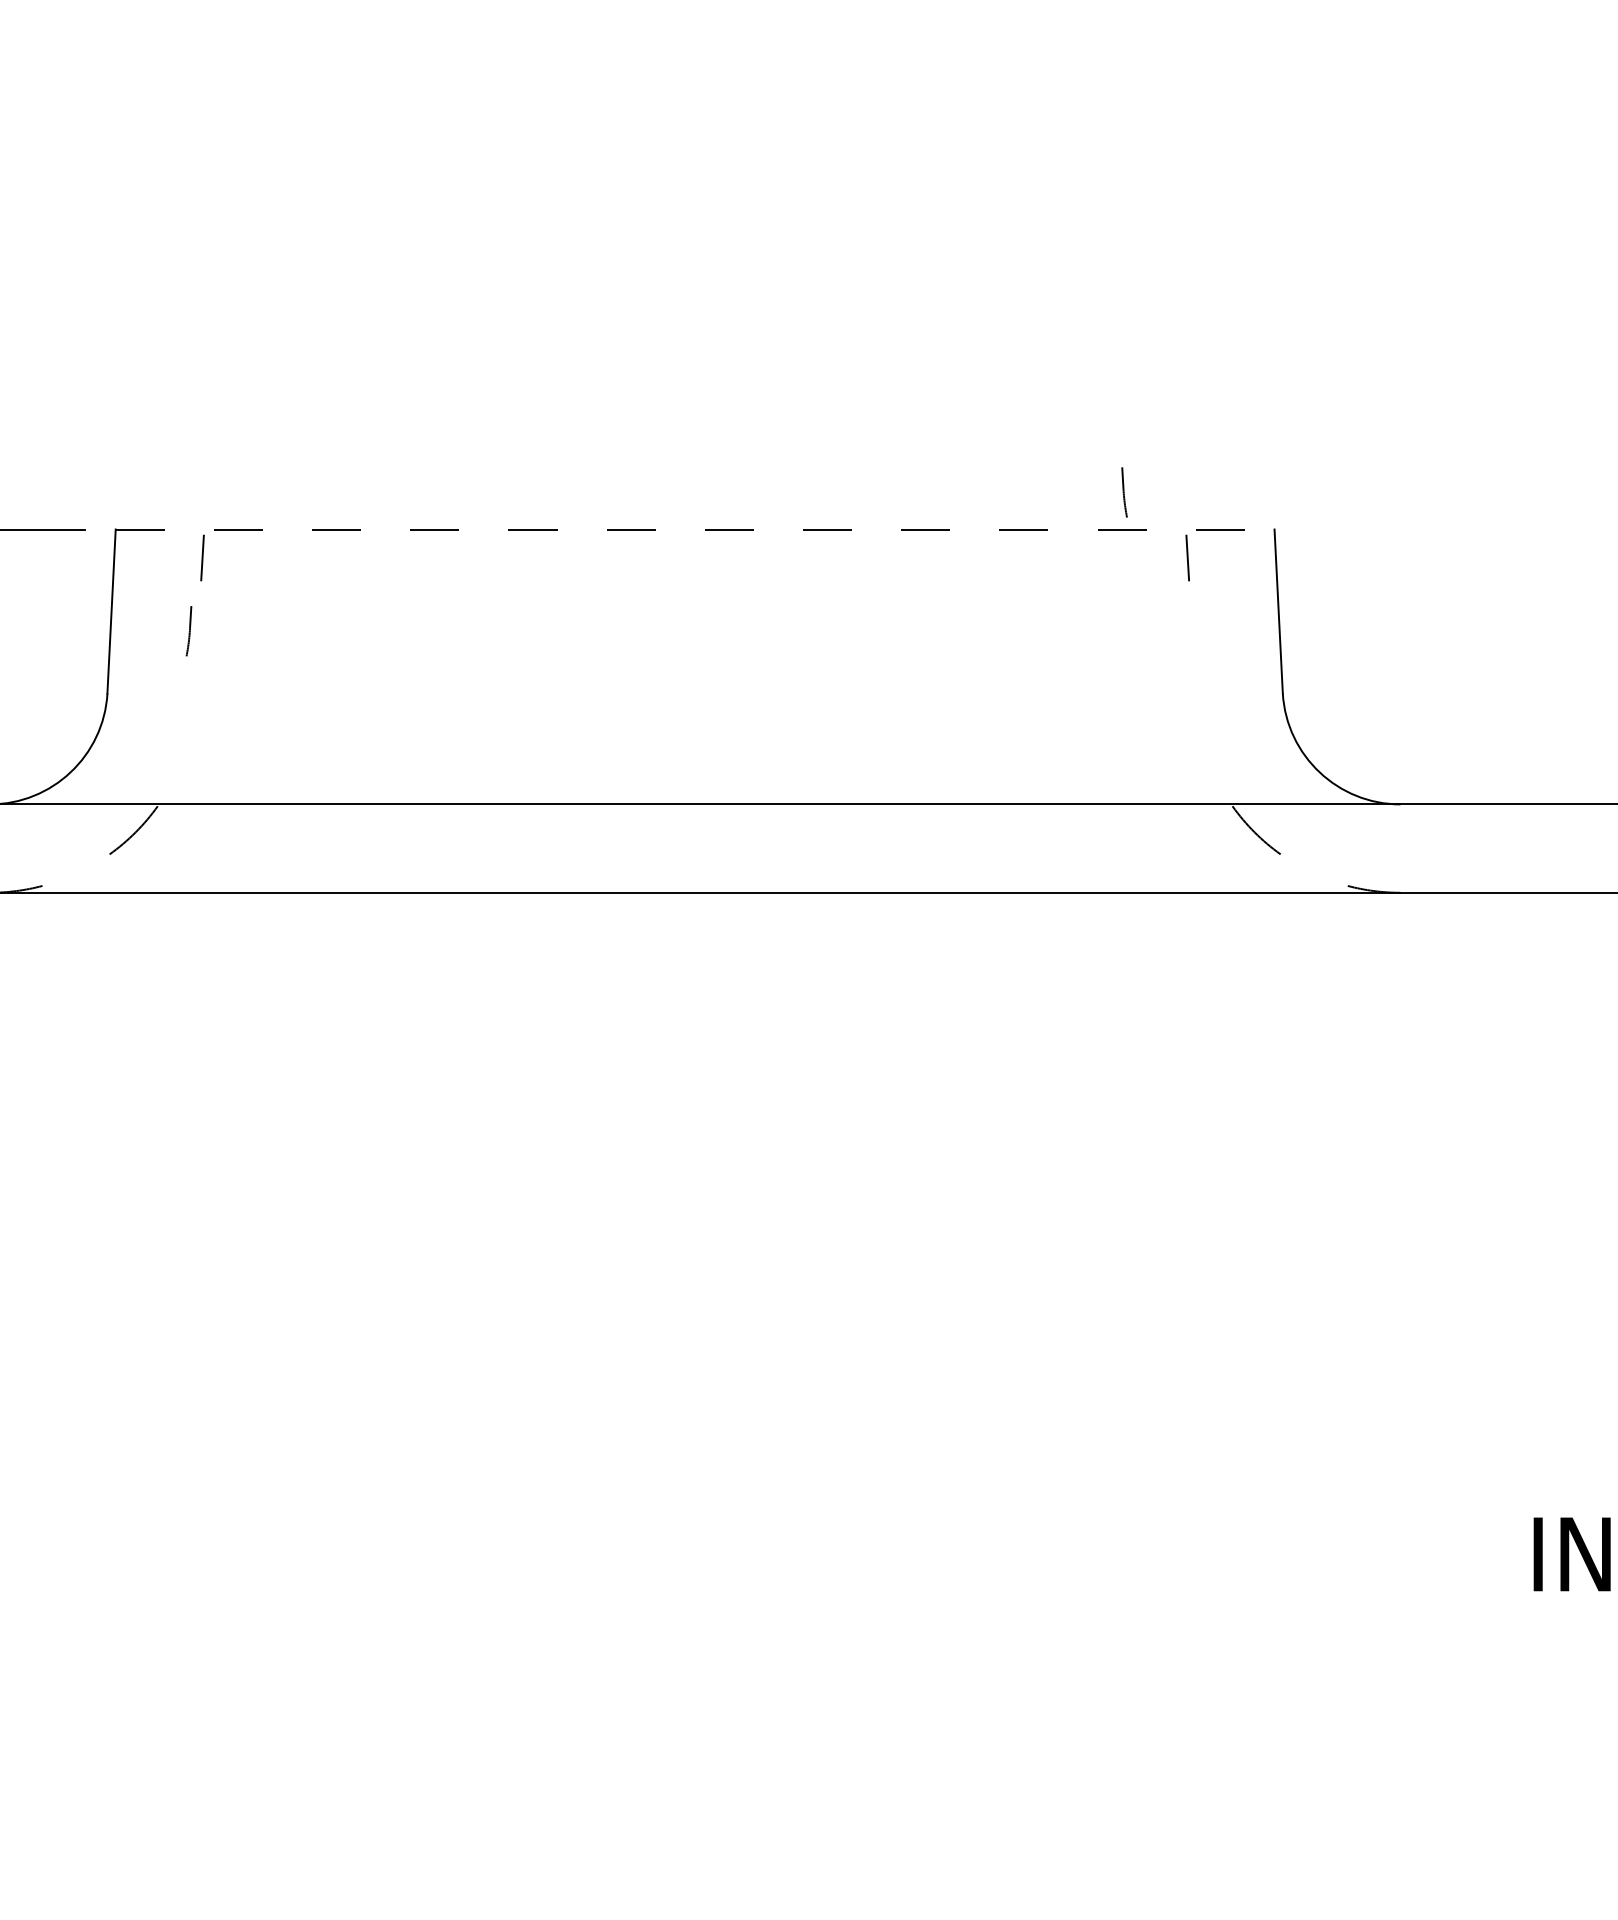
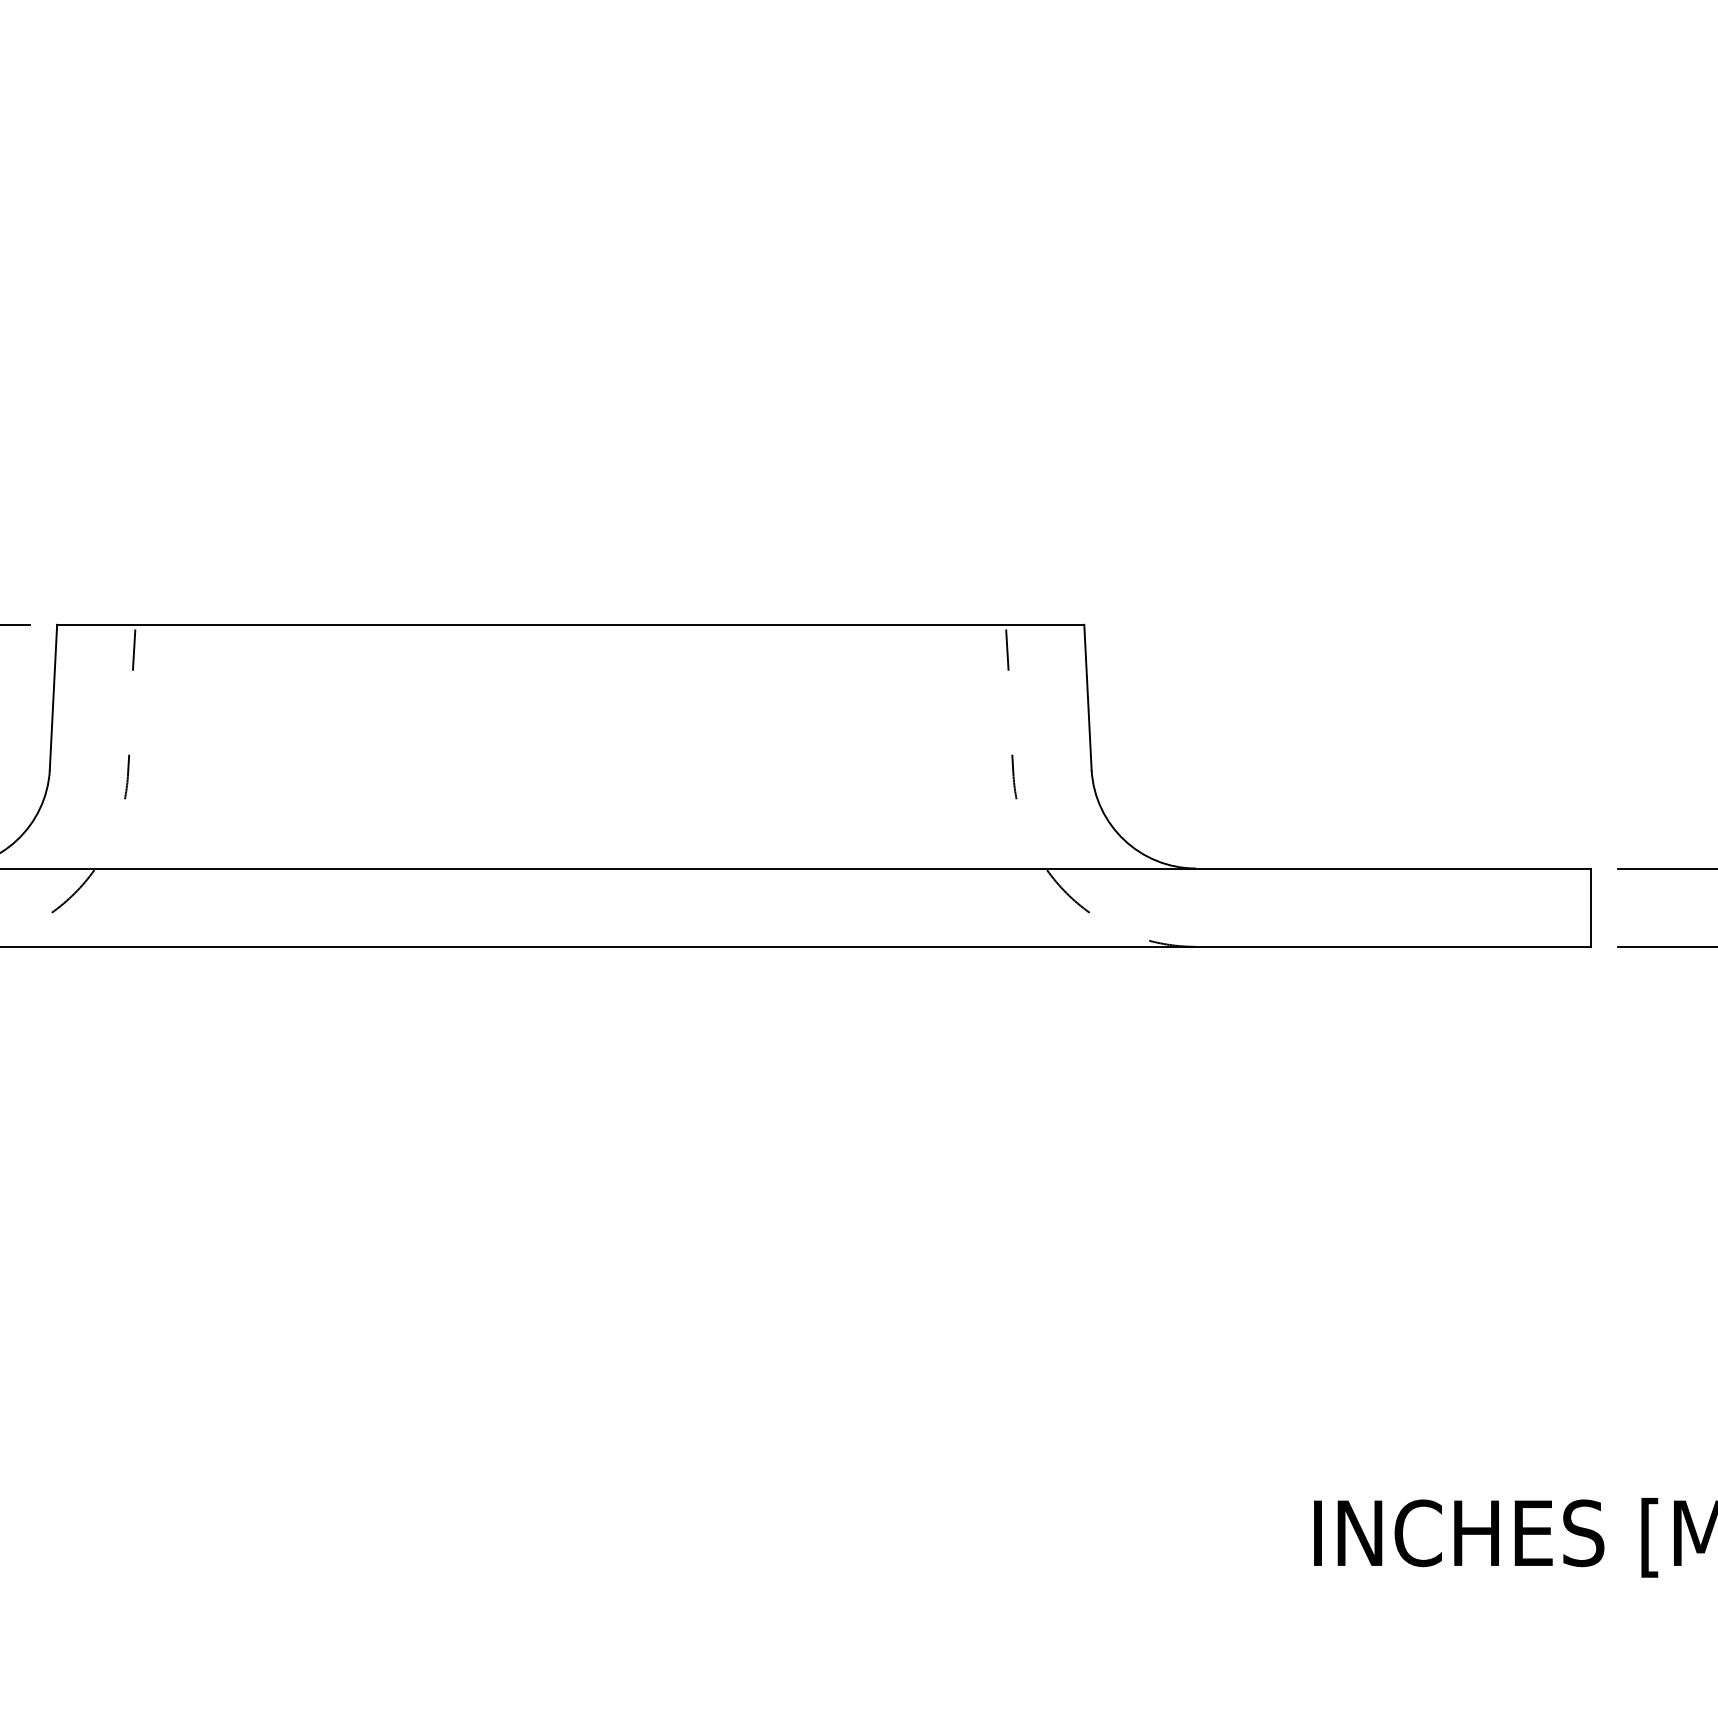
line: (1124, 491) -> (1014, 776), moved
line: (694, 529) -> (570, 624), dashed -> solid
line: (189, 630) -> (127, 776), moved

